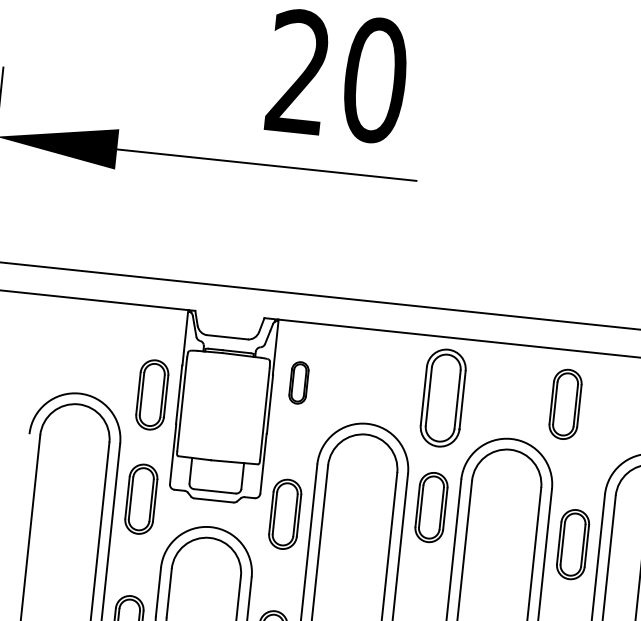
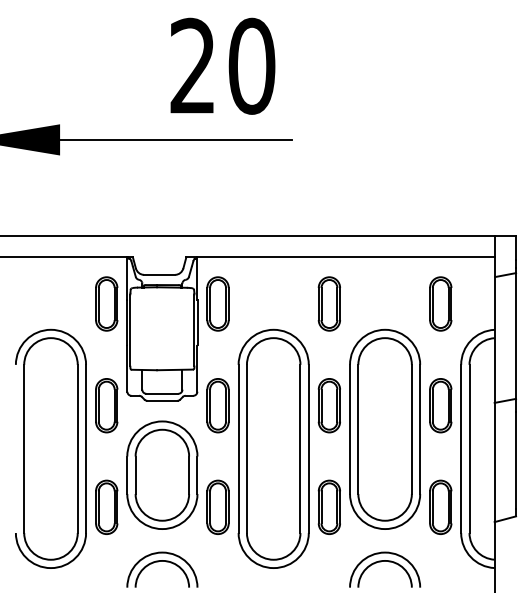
part: (298, 382) -> (217, 303), size x1.67
part: (152, 394) -> (106, 303), moved
part: (441, 397) -> (328, 303), size x0.71
part: (565, 403) -> (440, 303), moved
part: (430, 507) -> (328, 405), moved

